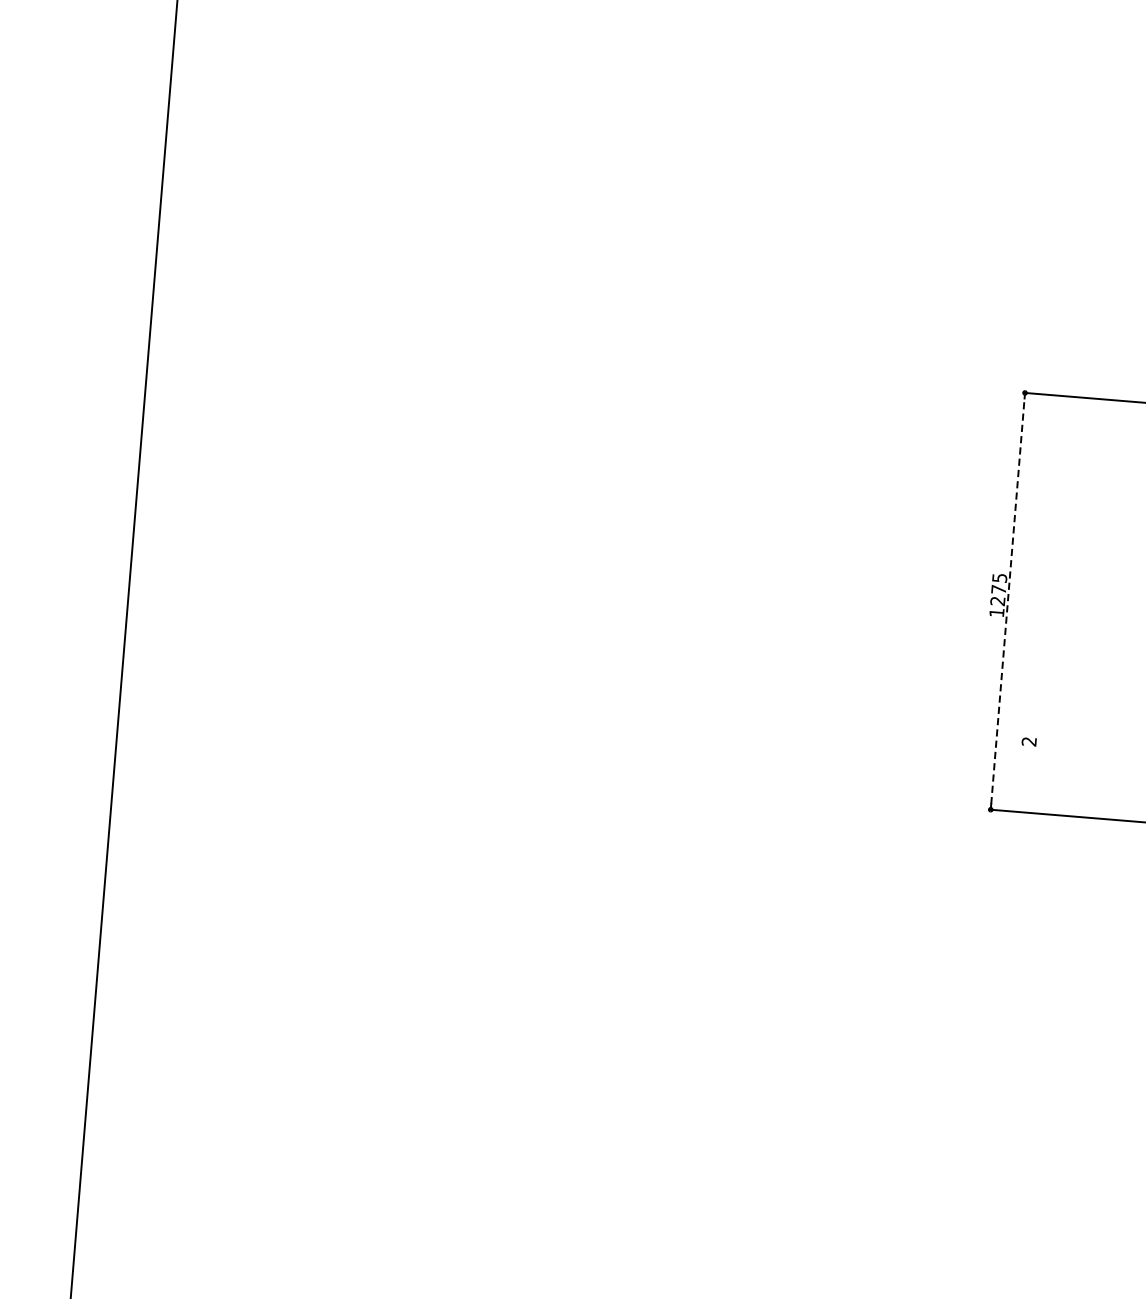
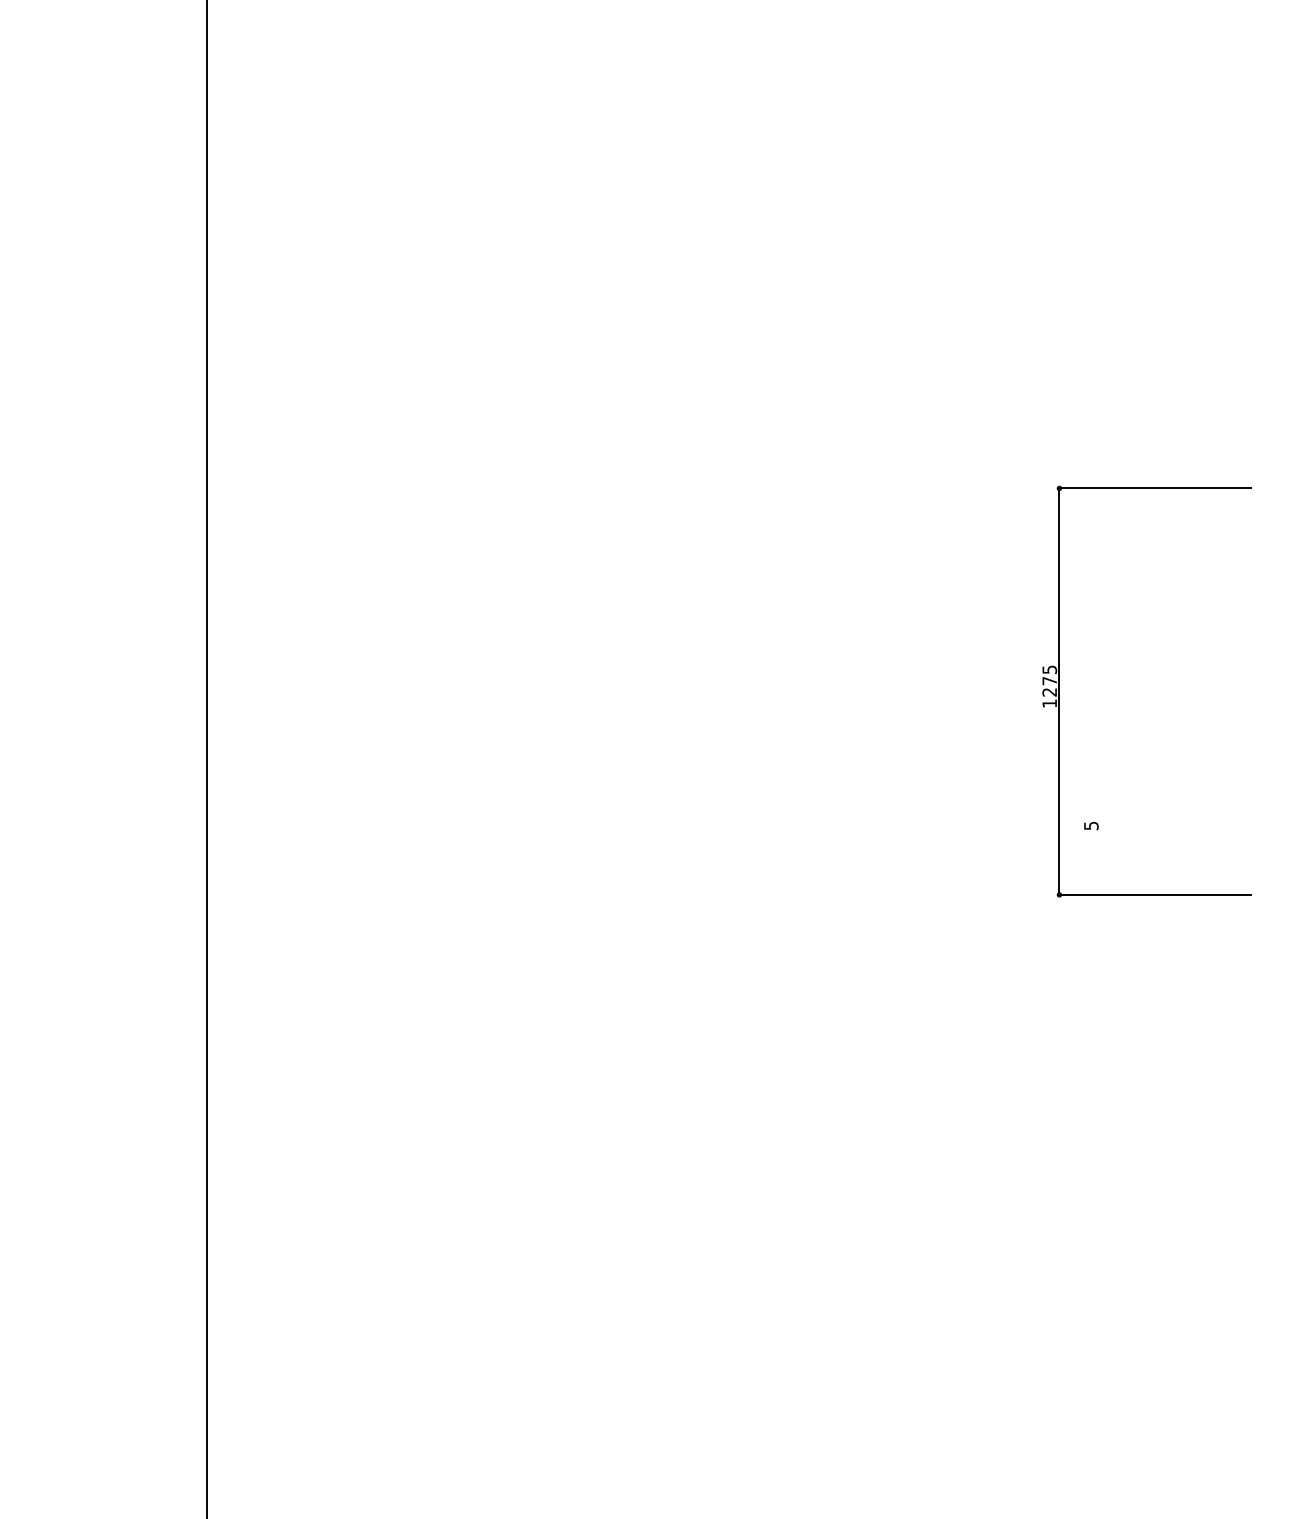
line: (1007, 601) -> (1059, 691), dashed -> solid
text: (1029, 741) -> (1091, 825), 2 -> 5

